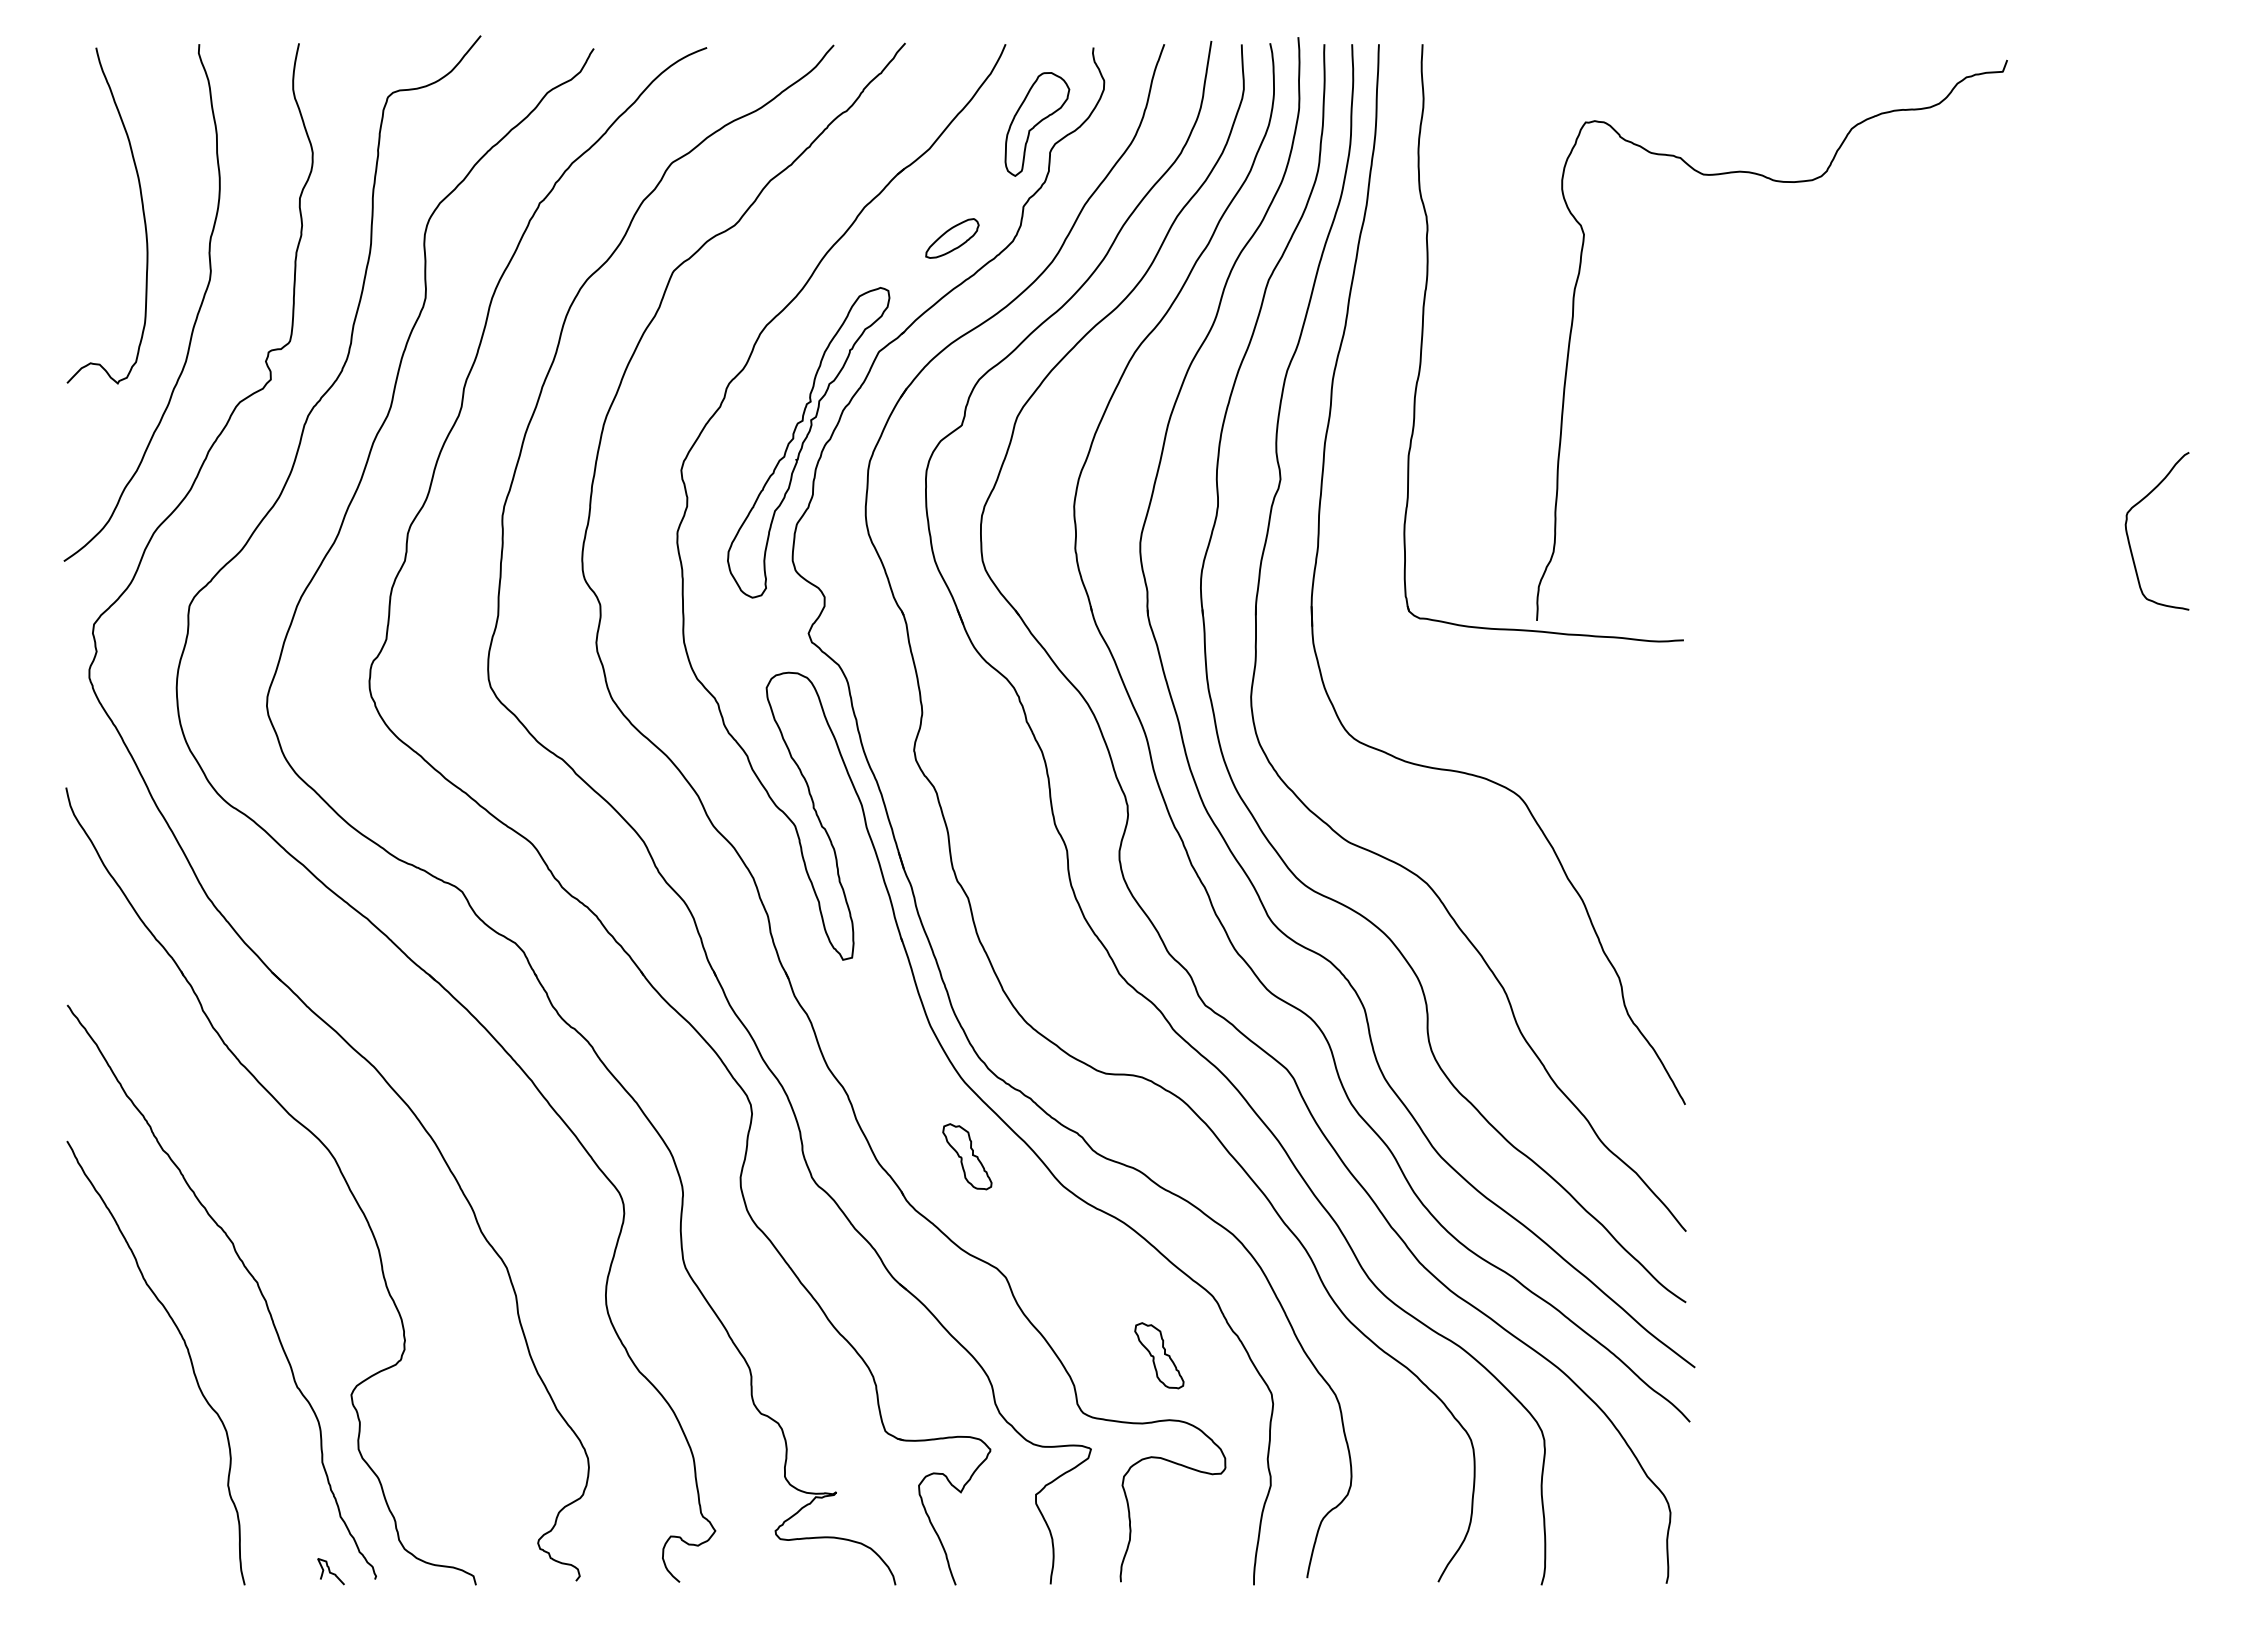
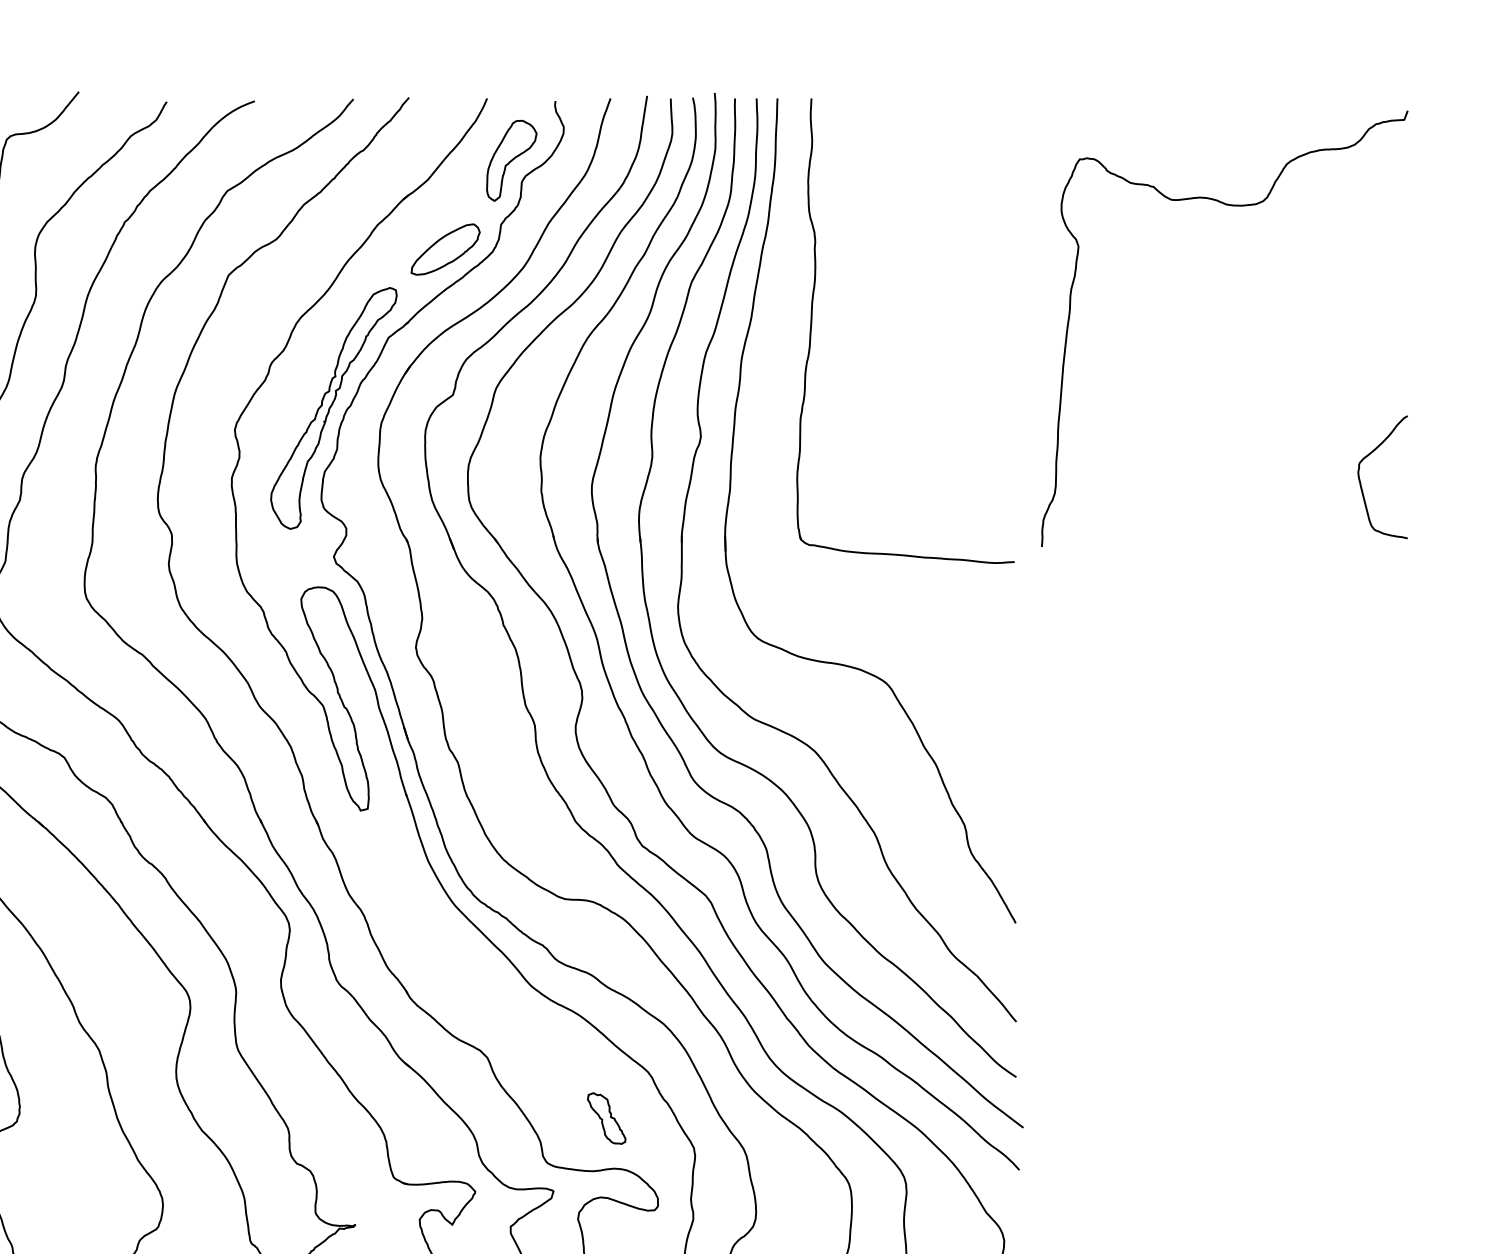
curve: (1778, 182) -> (1229, 205), moved
part: (952, 238) -> (445, 249), size x1.67
part: (967, 1156) -> (457, 963), removed

